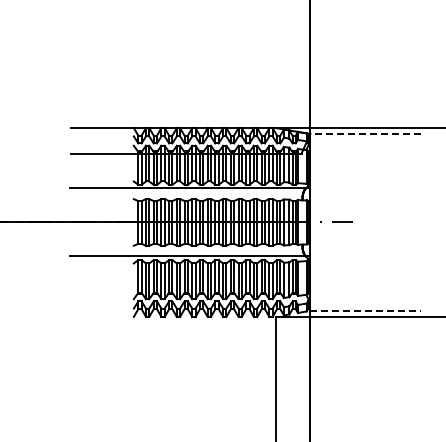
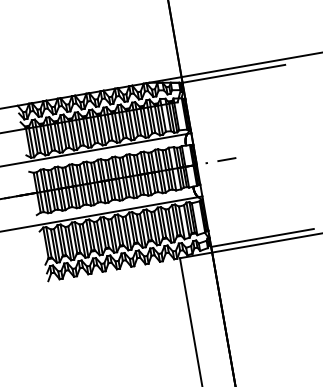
line: (365, 134) -> (233, 74), dashed -> solid
line: (366, 310) -> (263, 237), dashed -> solid

